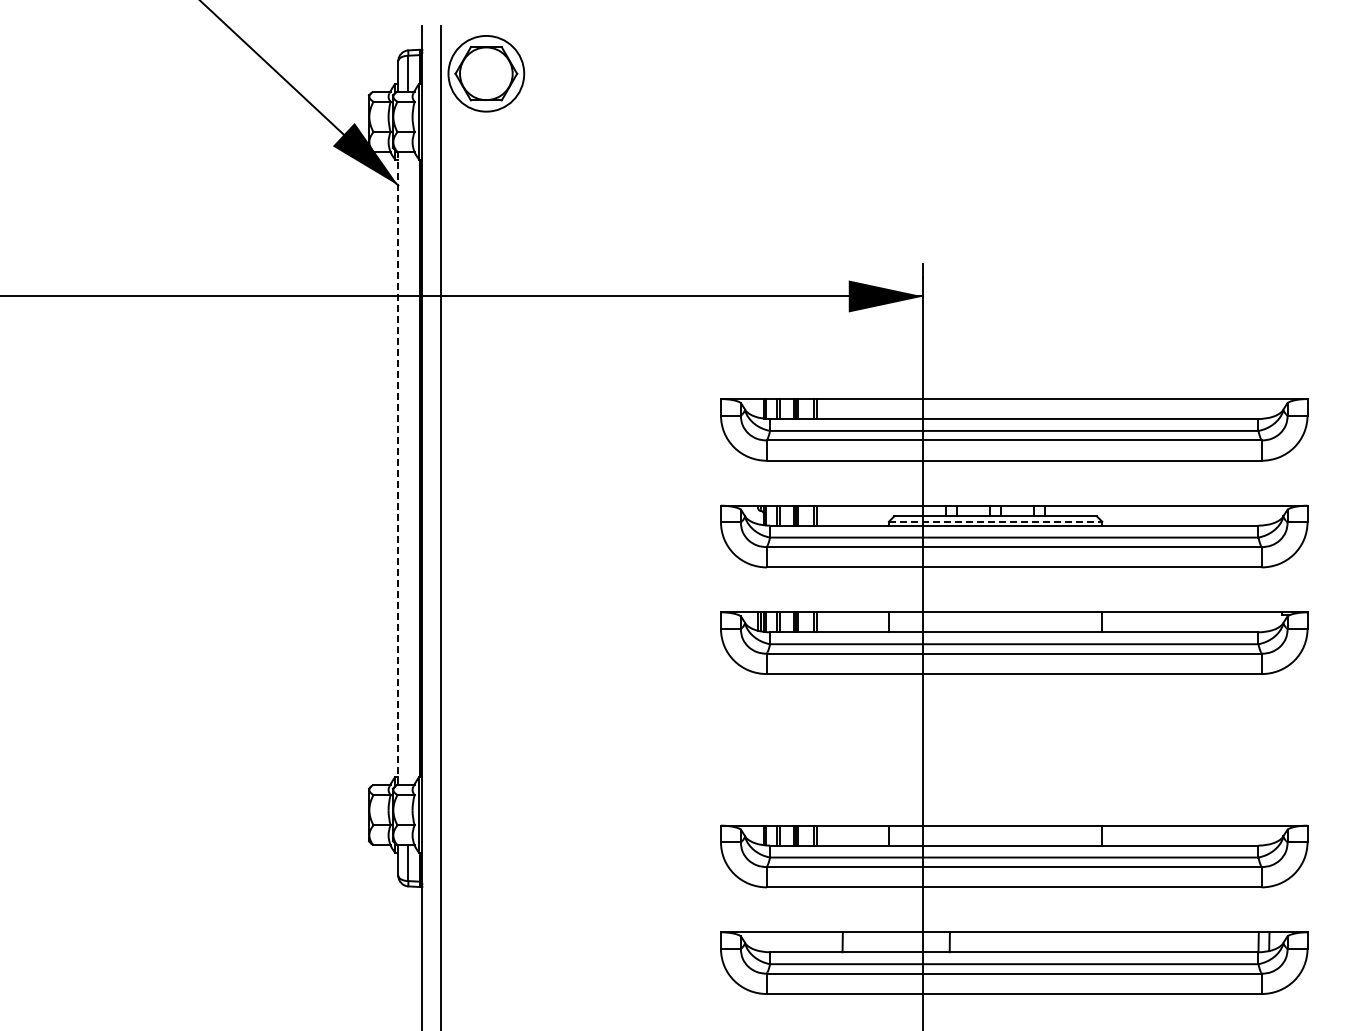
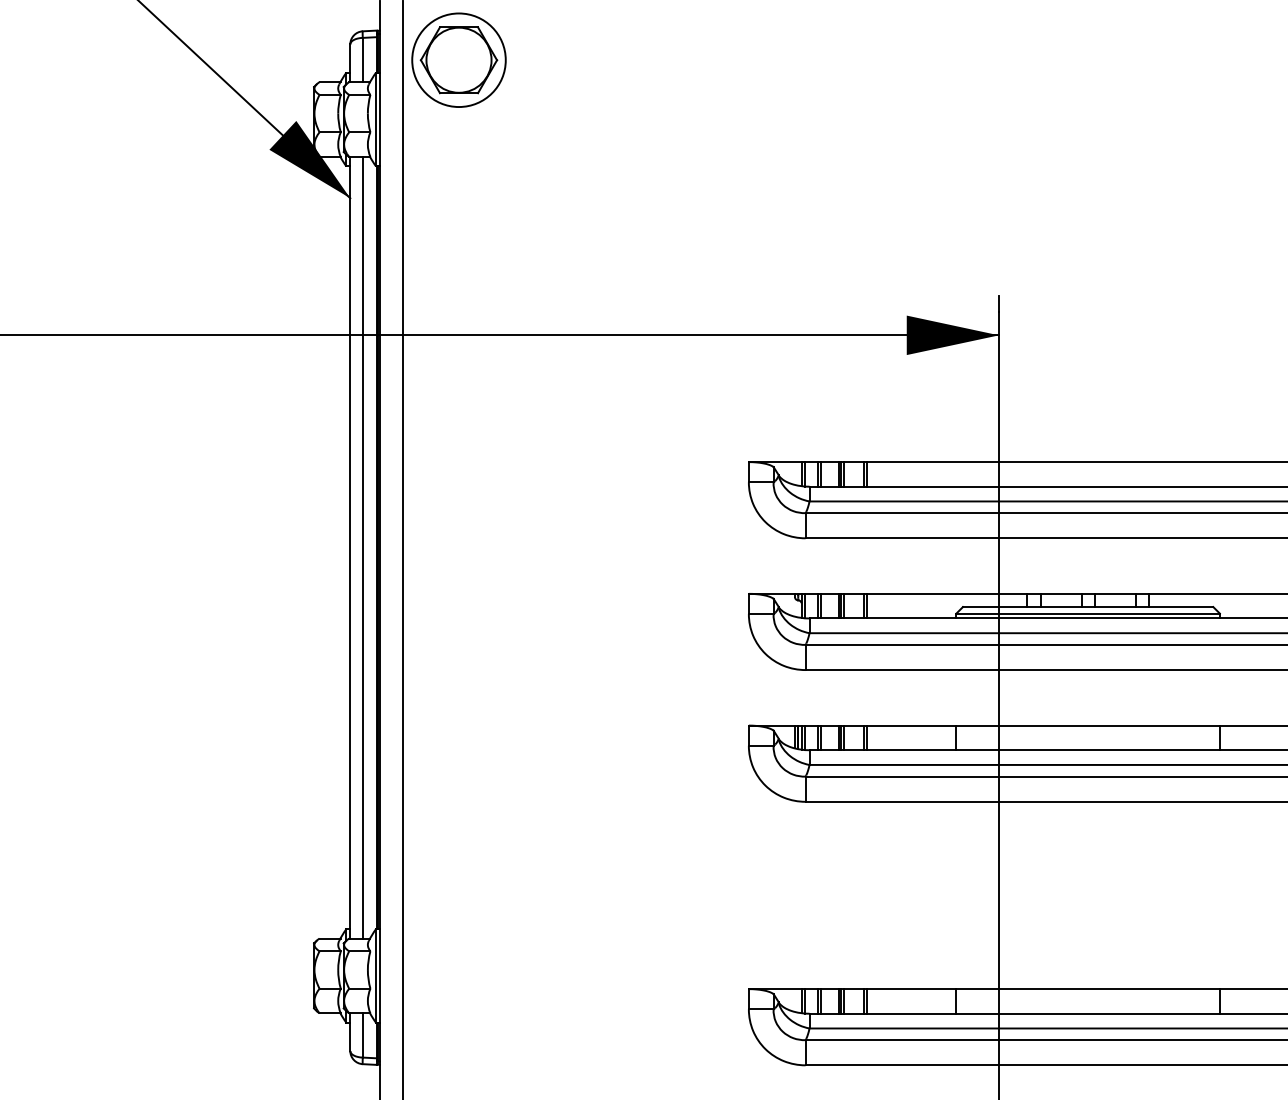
line: (398, 467) -> (350, 546), dashed -> solid
line: (408, 468) -> (362, 547), added
line: (995, 521) -> (1088, 613), dashed -> solid

